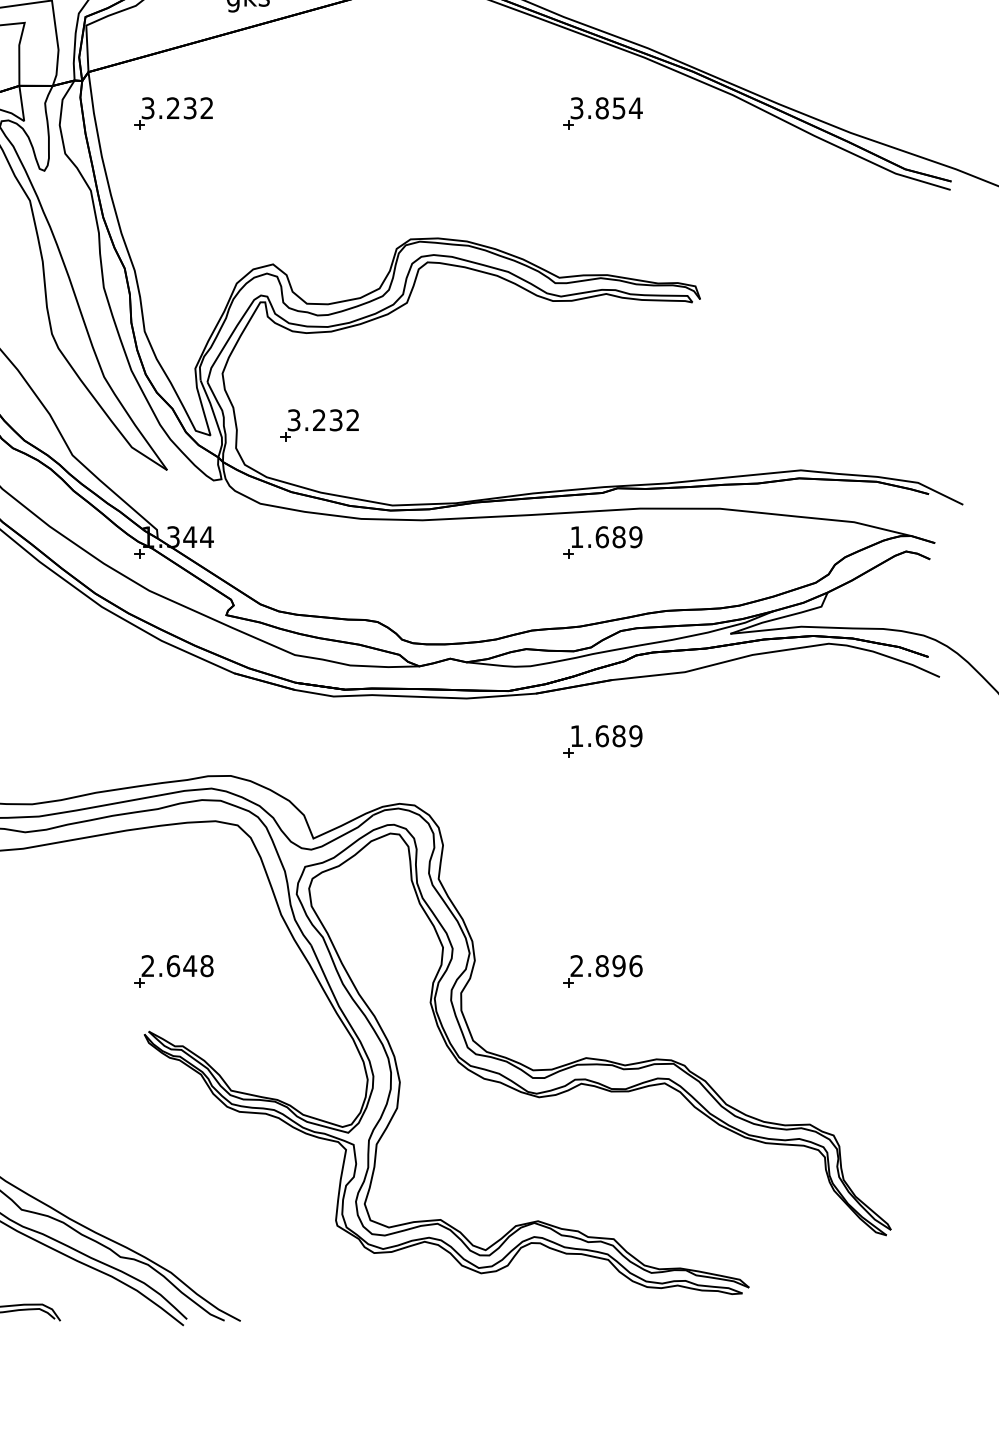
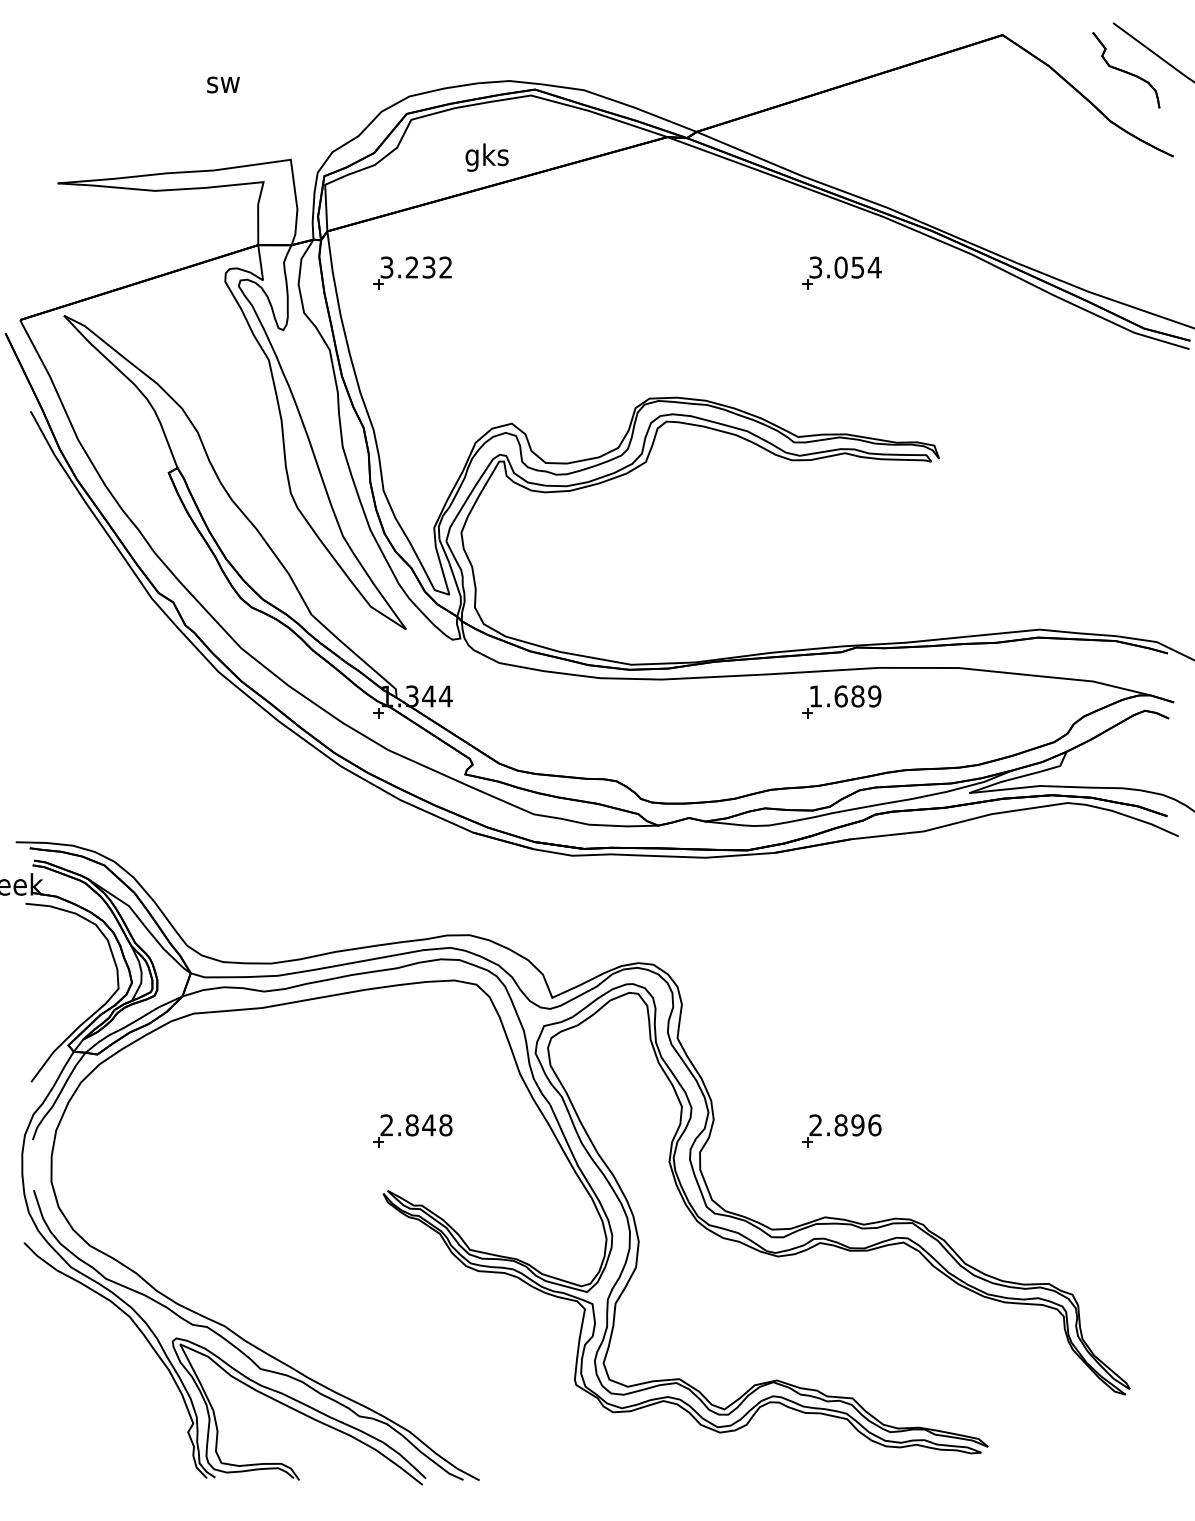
text: (601, 108) -> (840, 267), 3.854 -> 3.054
part: (319, 425) -> (558, 584), removed
part: (602, 741) -> (841, 900), removed
text: (172, 966) -> (411, 1125), 2.648 -> 2.848

